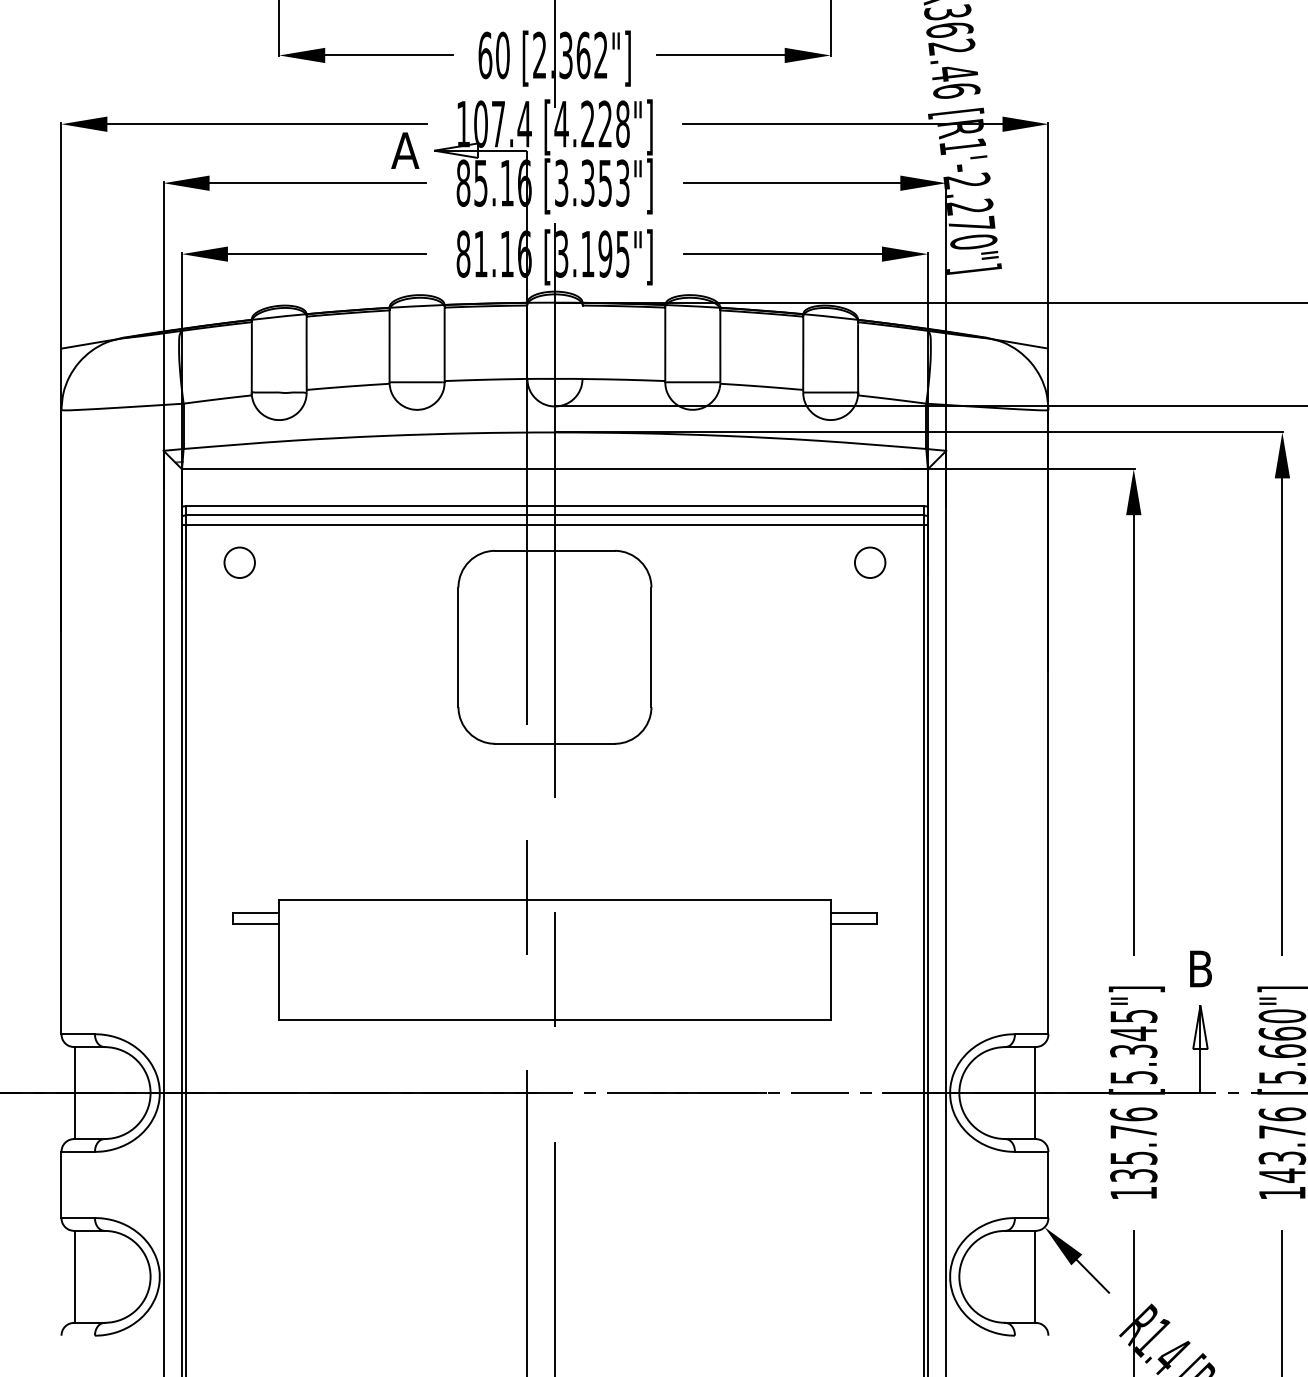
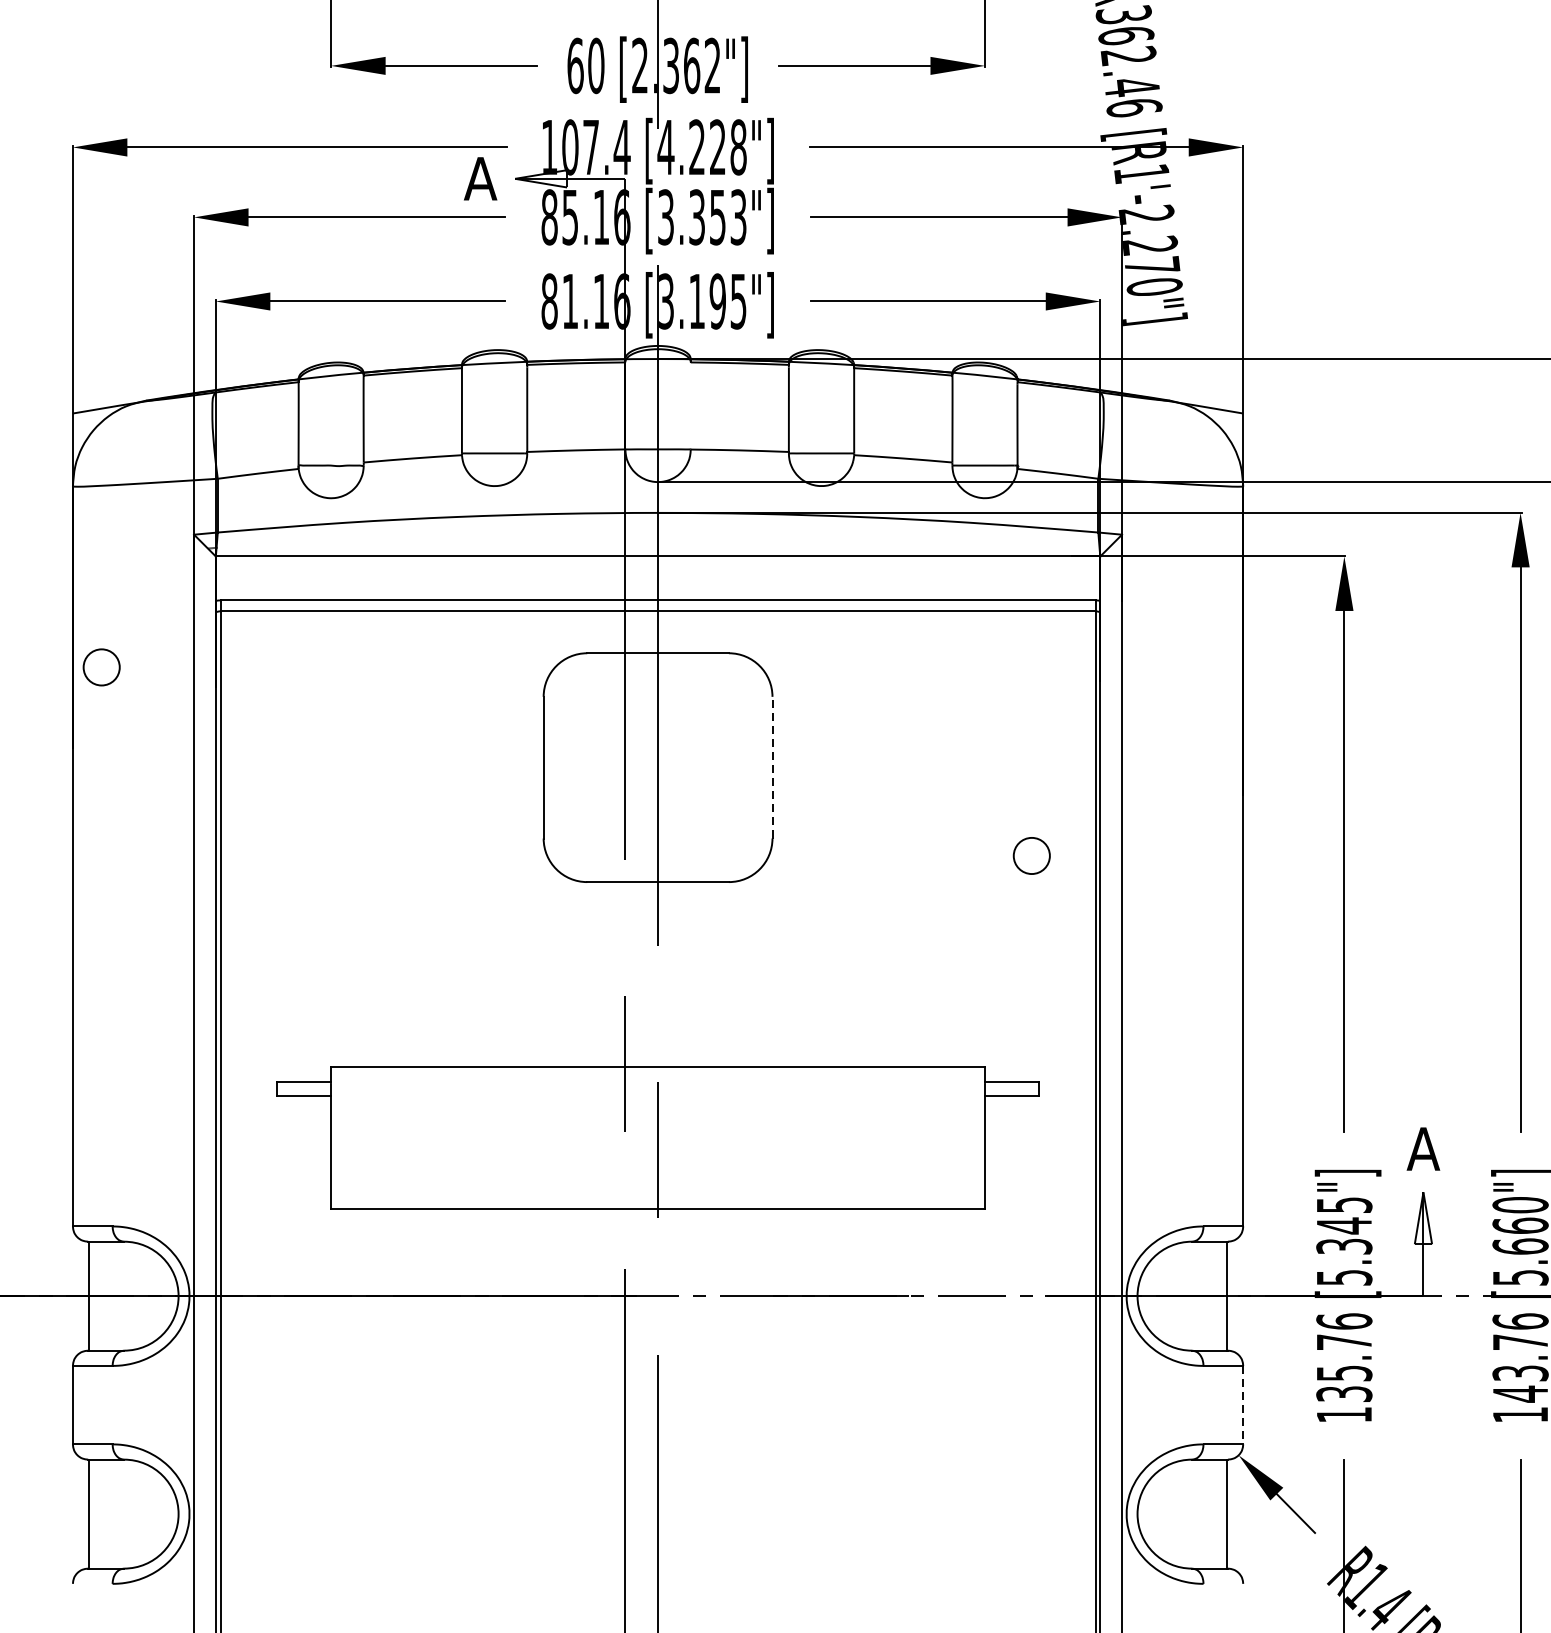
line: (554, 524) -> (657, 622), removed
circle: (239, 562) -> (101, 667), moved
circle: (870, 562) -> (1032, 855), moved
line: (651, 647) -> (772, 767), solid -> dashed
text: (1200, 968) -> (1423, 1148), B -> A
line: (1048, 1185) -> (1243, 1405), solid -> dashed

